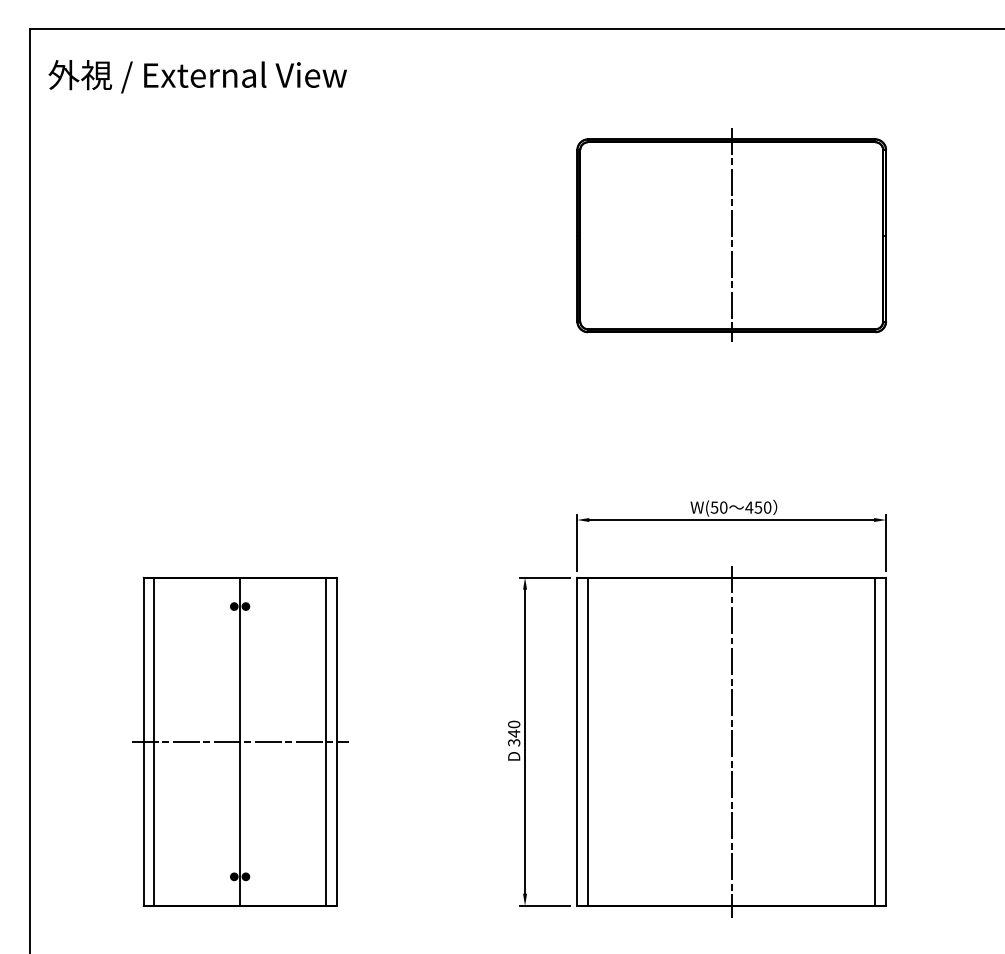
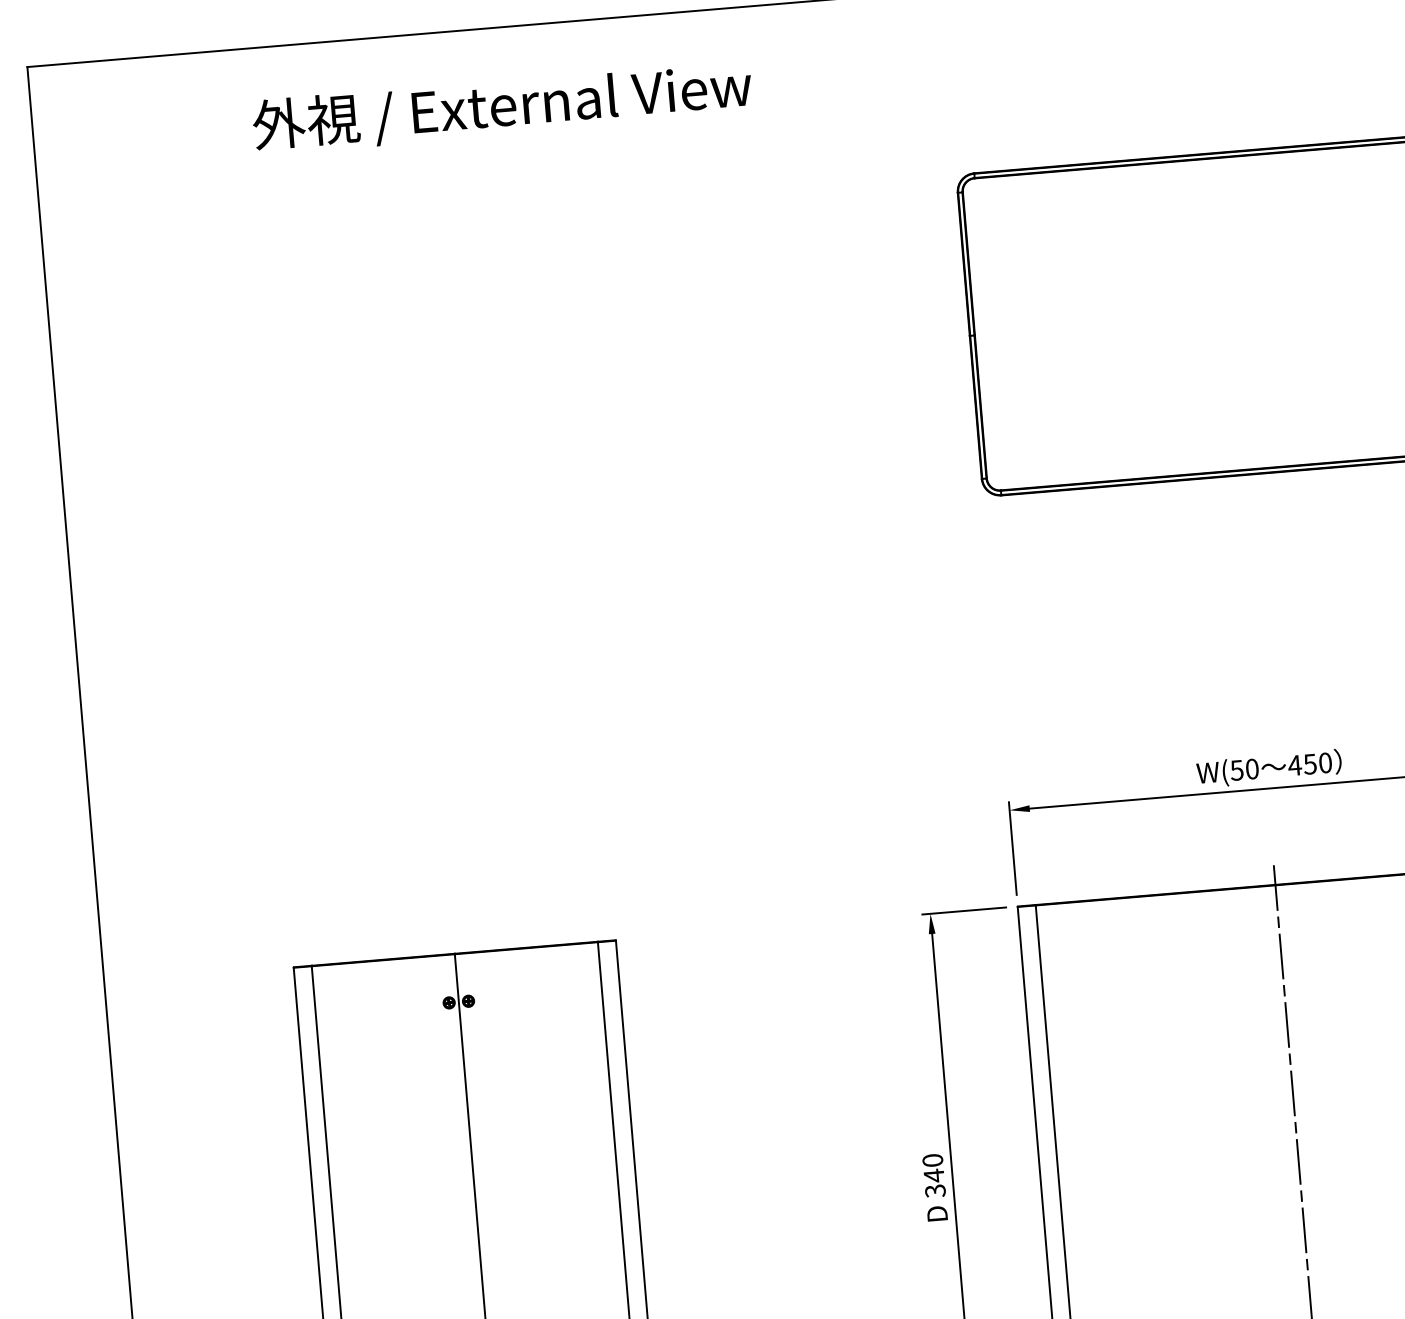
text: (197, 76) -> (502, 107), moved
line: (731, 234) -> (1226, 312), removed
line: (239, 741) -> (476, 1227), removed

